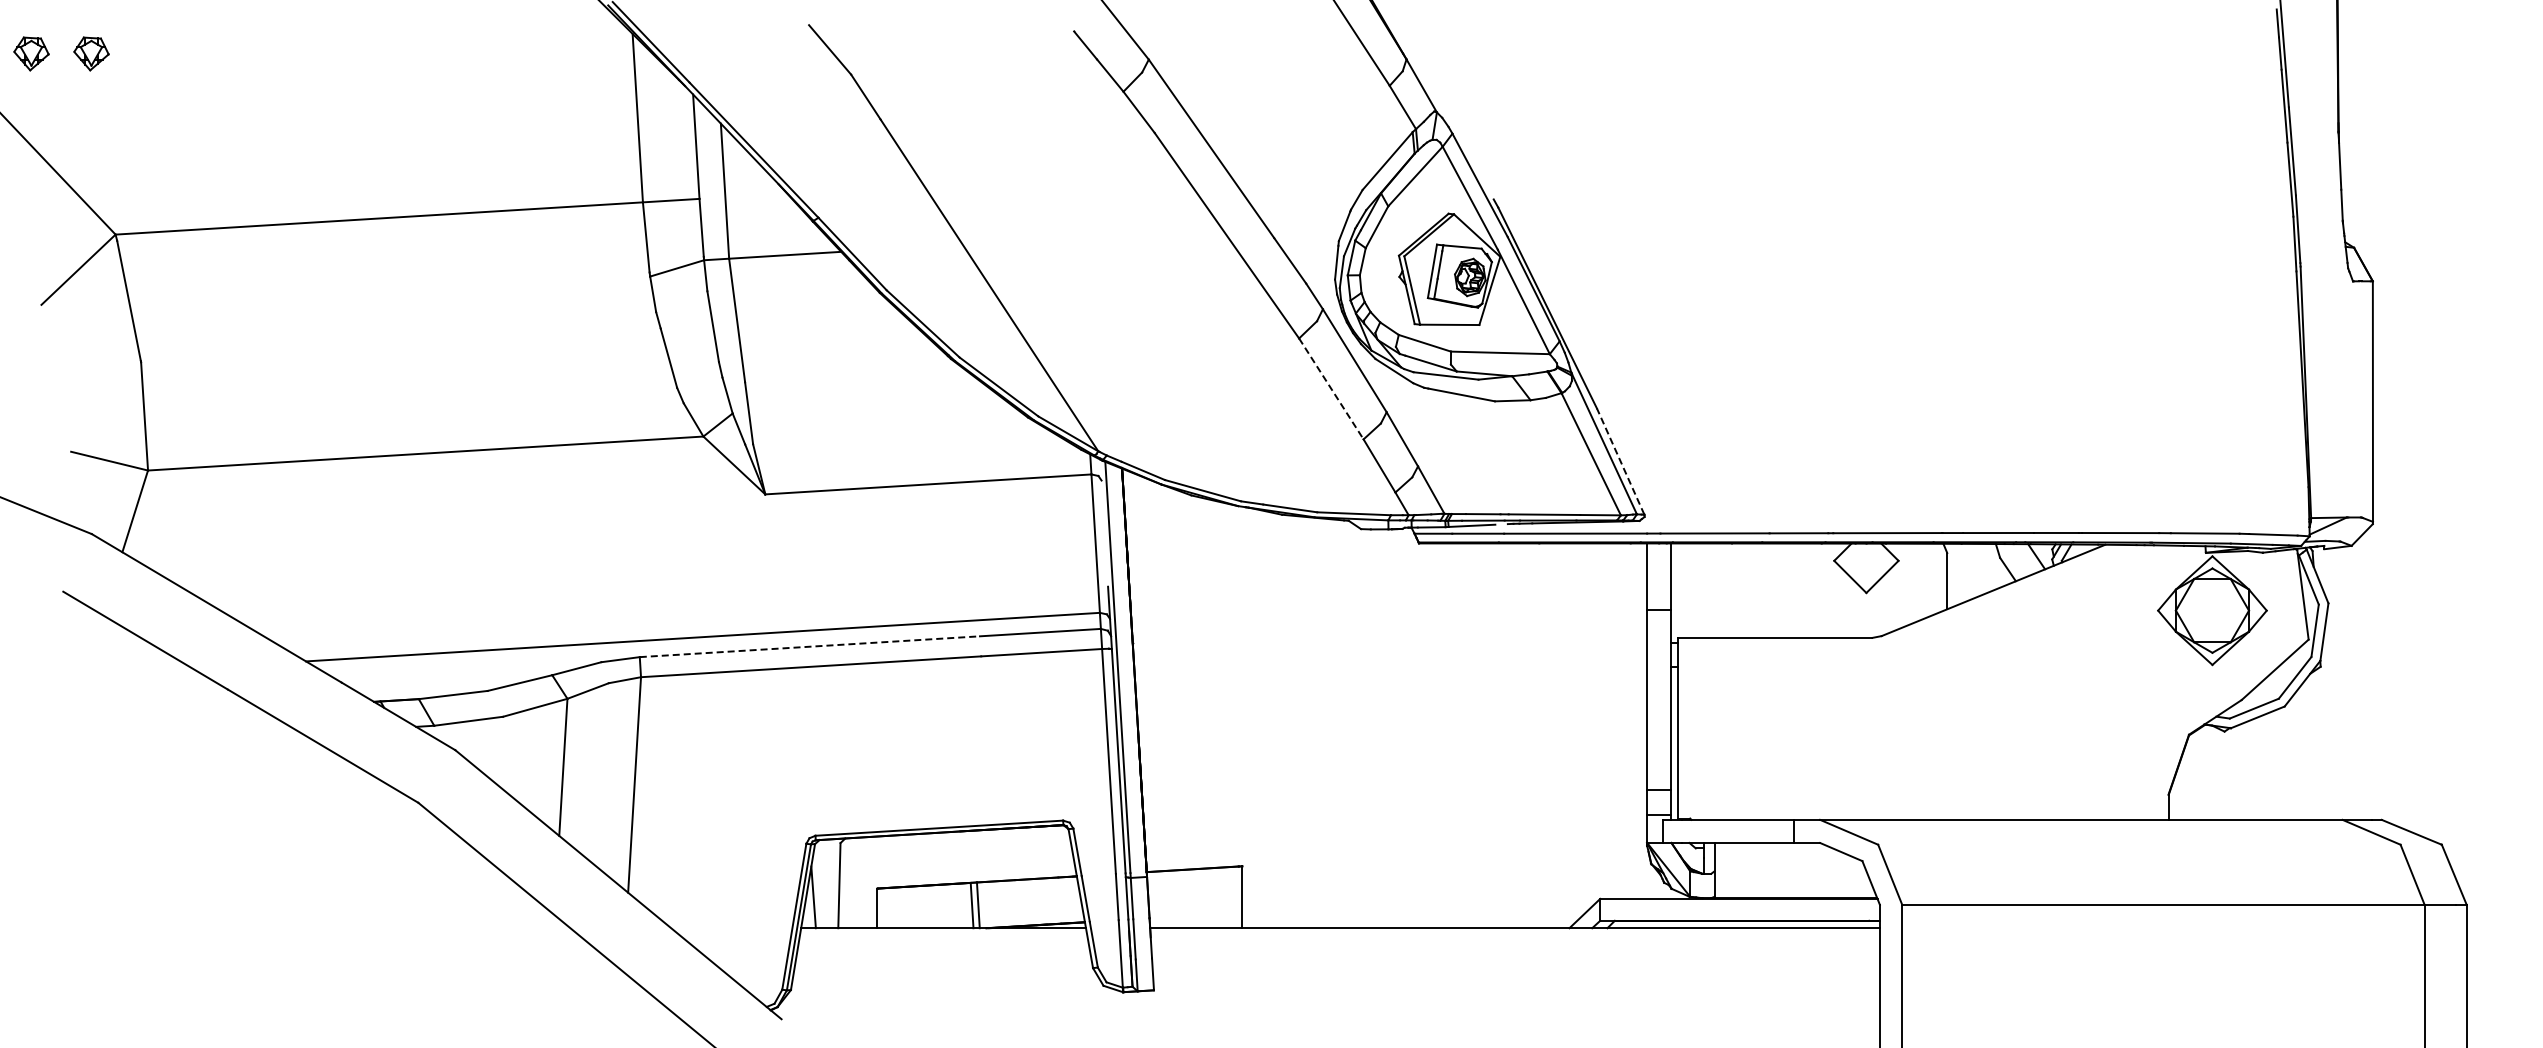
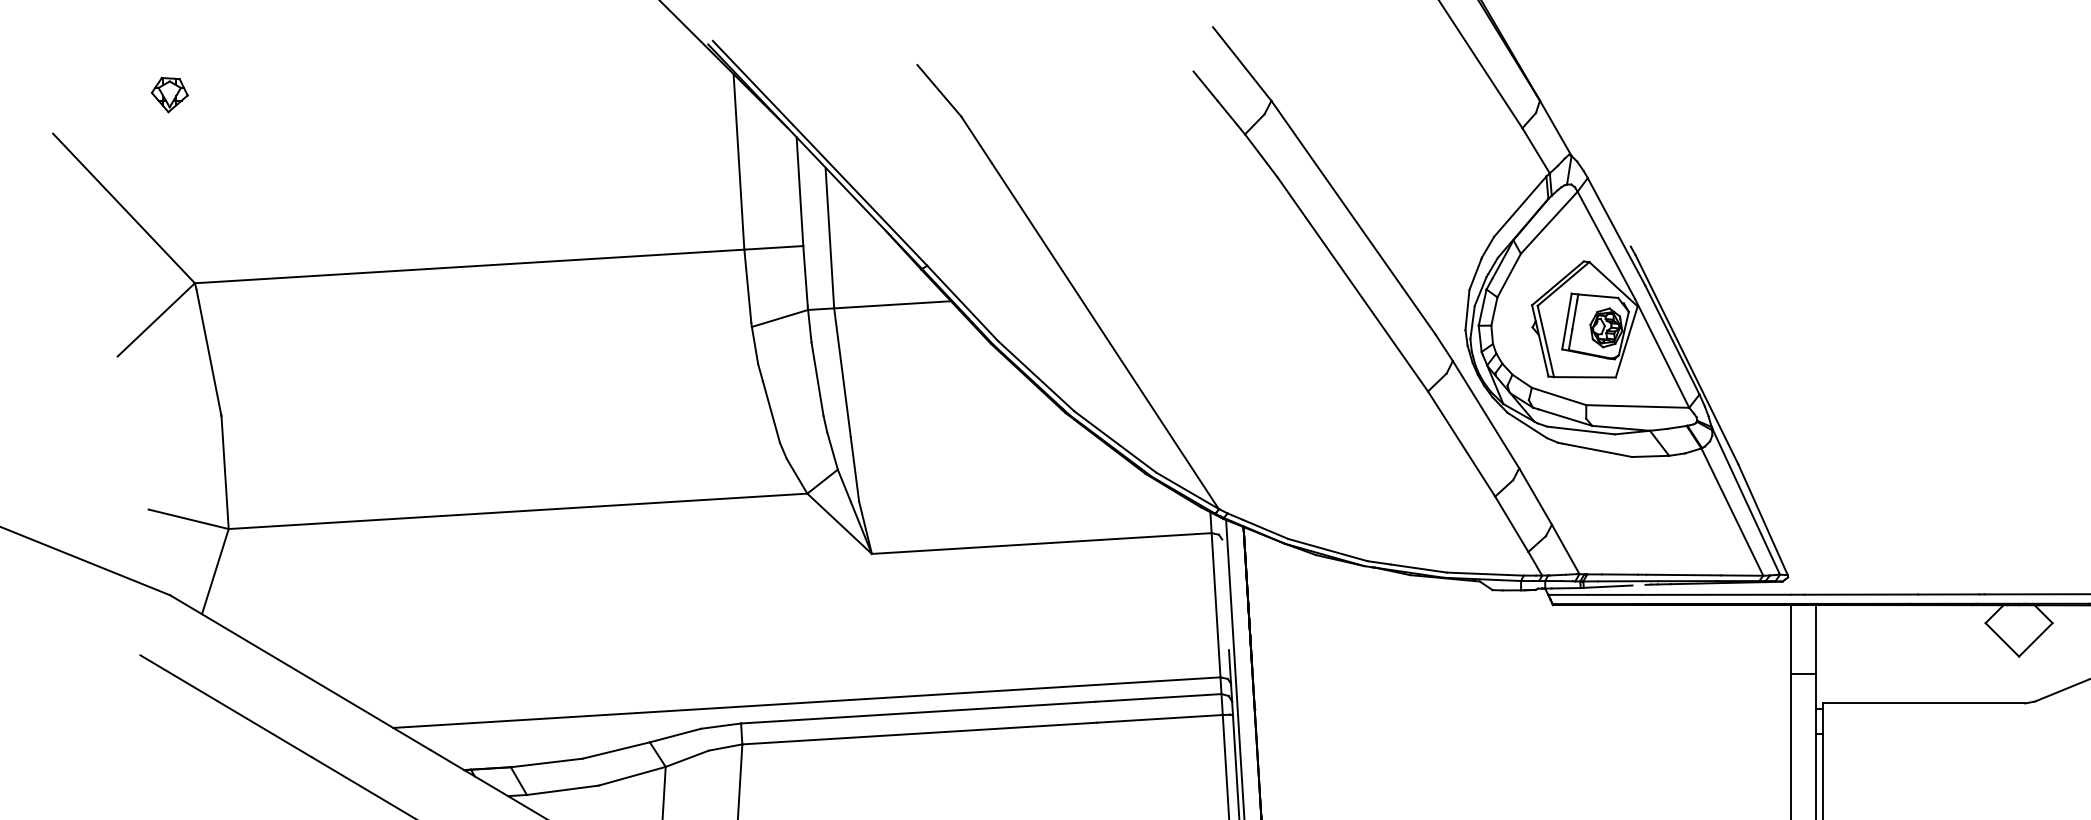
part: (31, 53) -> (107, 94), removed
line: (1331, 388) -> (1461, 443), dashed -> solid
line: (1620, 461) -> (1762, 519), dashed -> solid
line: (810, 646) -> (918, 712), dashed -> solid

